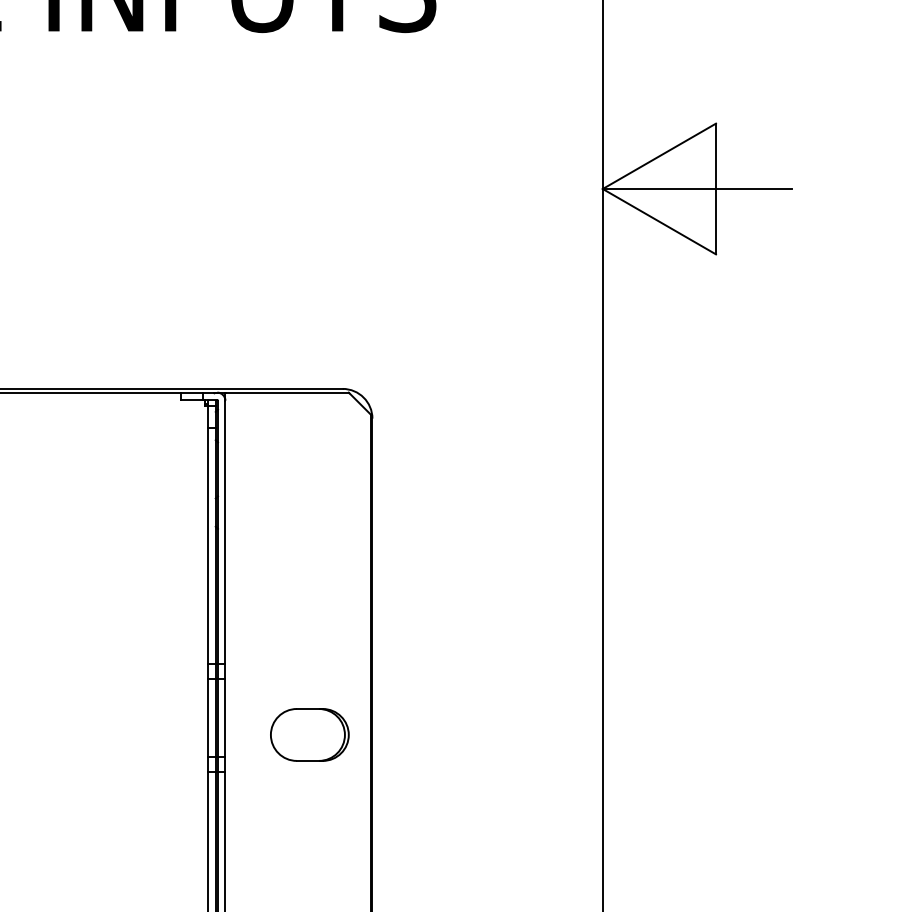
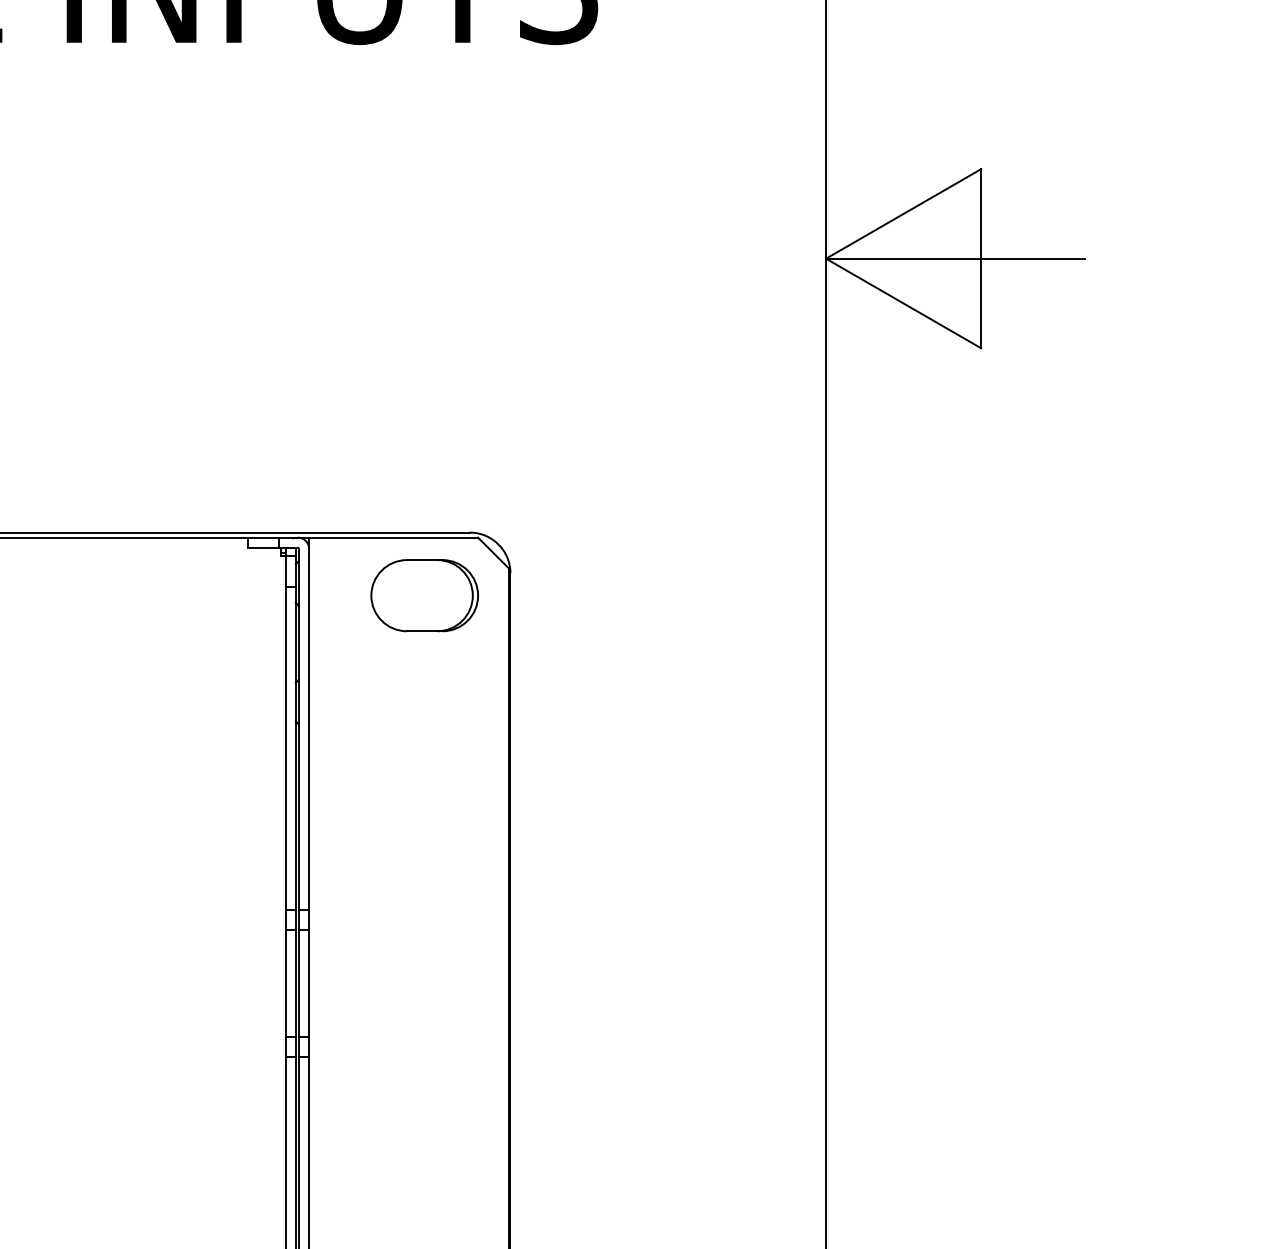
part: (309, 734) -> (424, 595), moved

